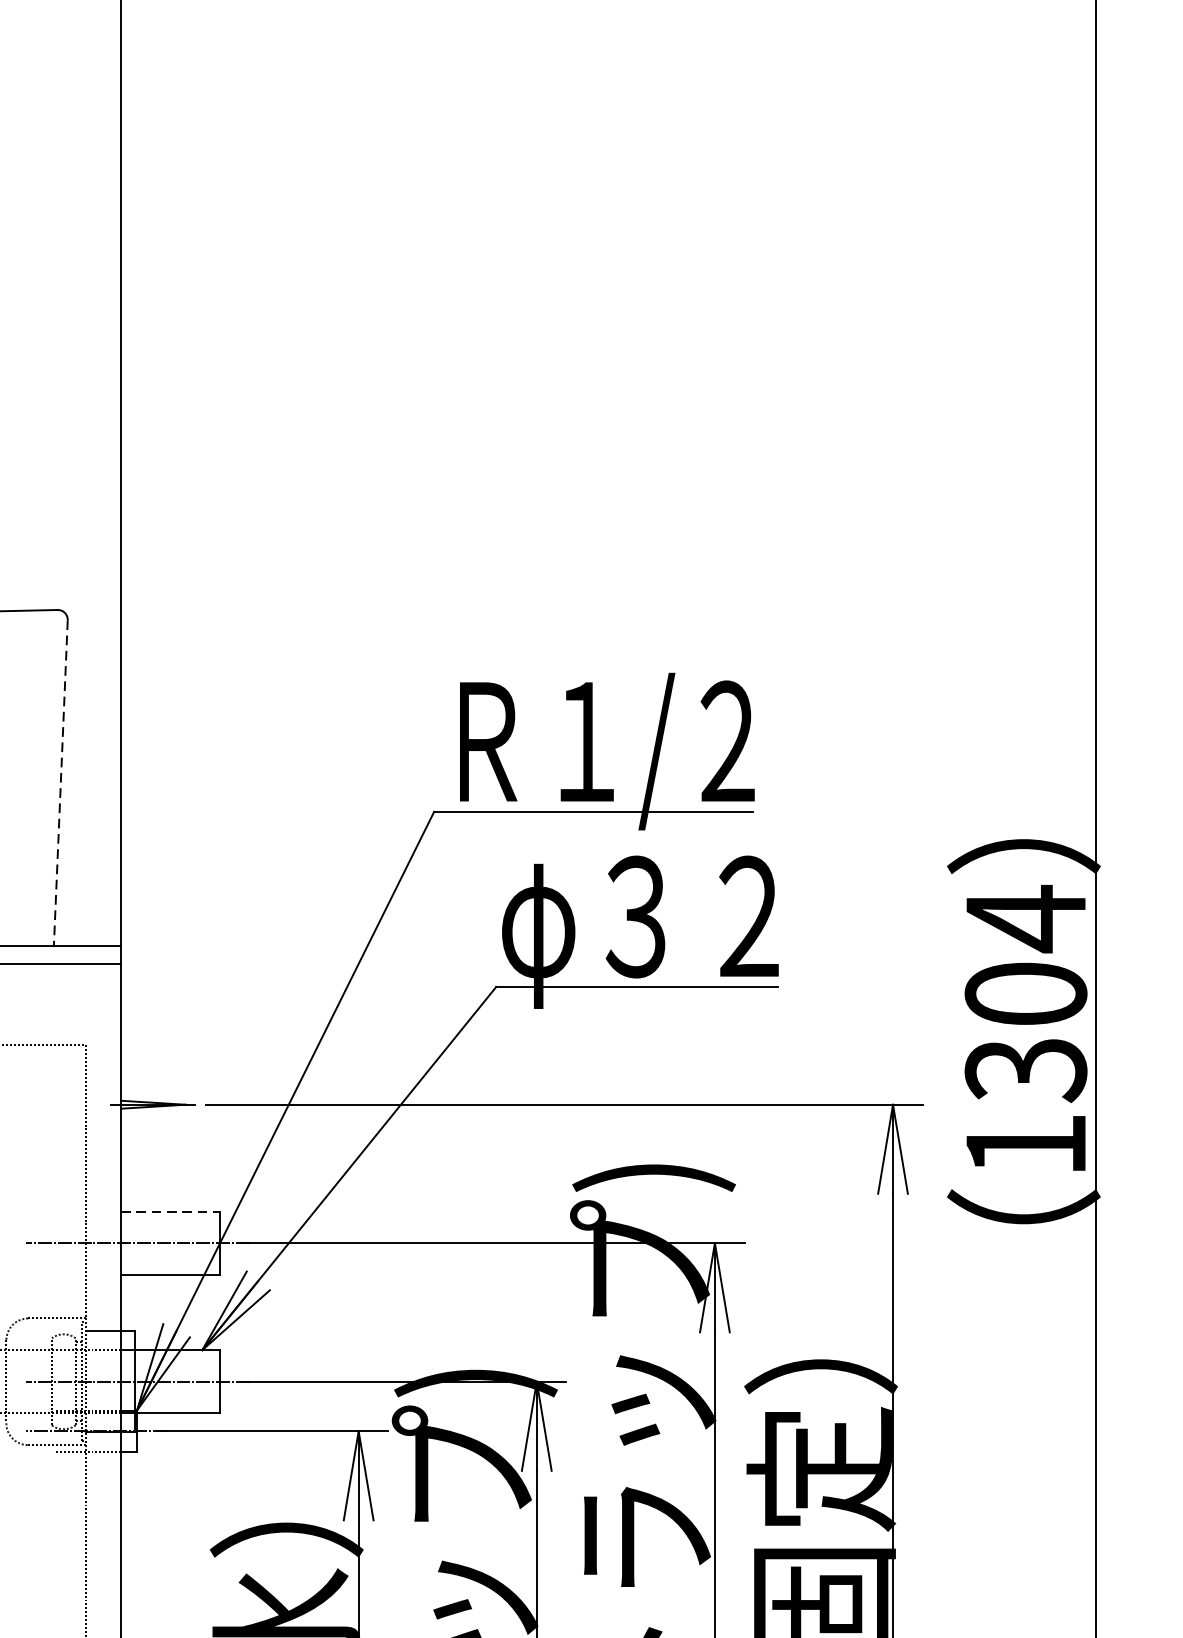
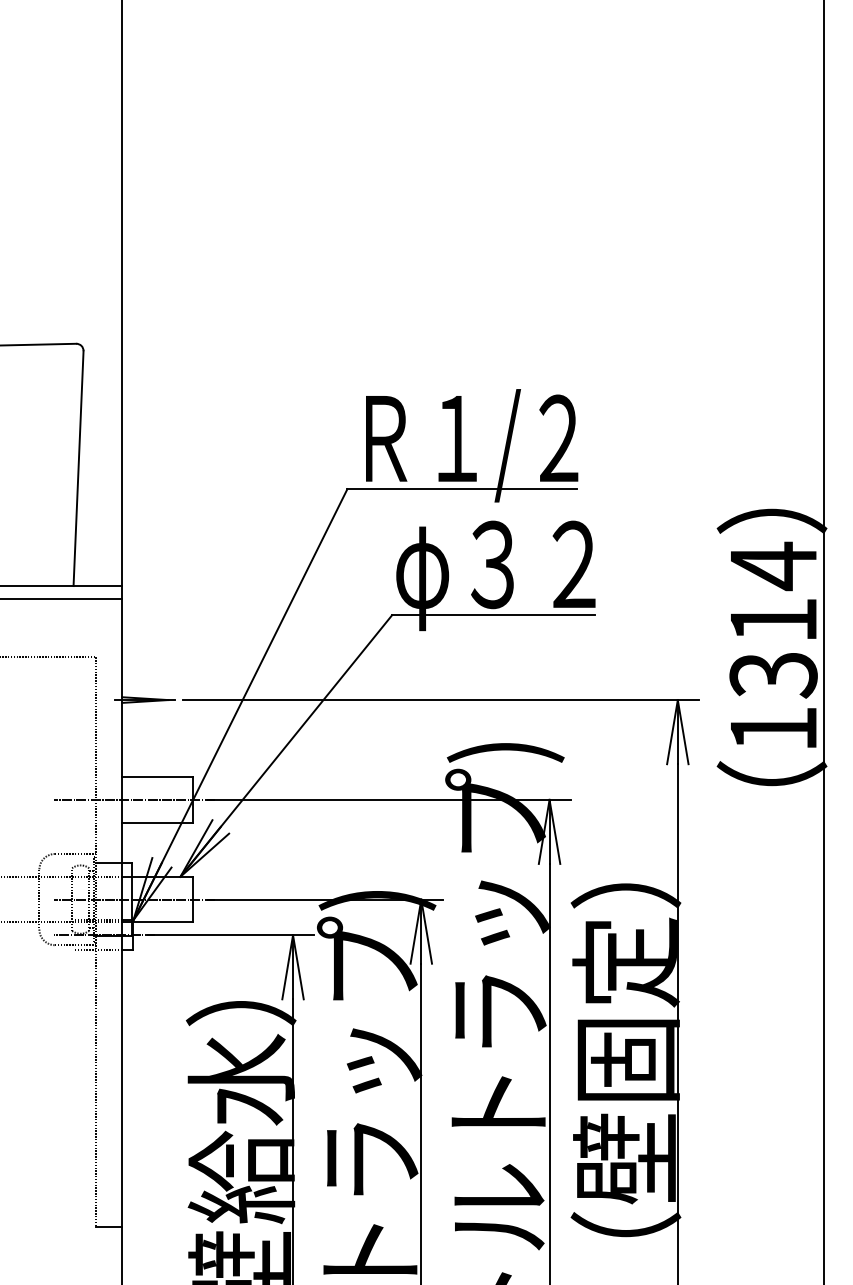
line: (60, 783) -> (78, 468), dashed -> solid
text: (1025, 994) -> (773, 620), 1304 -> 1314
line: (170, 1212) -> (157, 777), dashed -> solid

